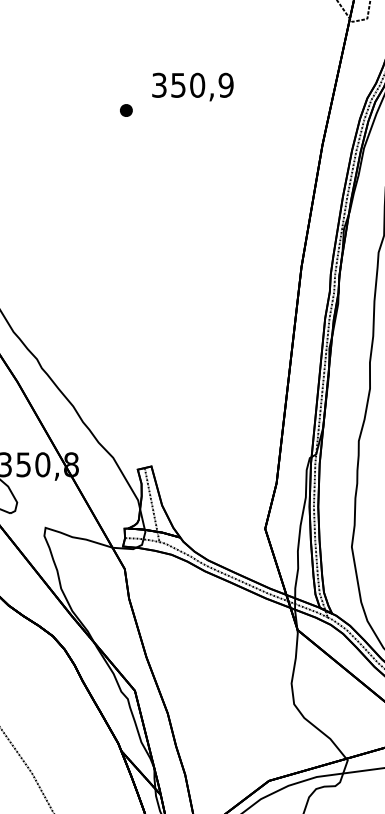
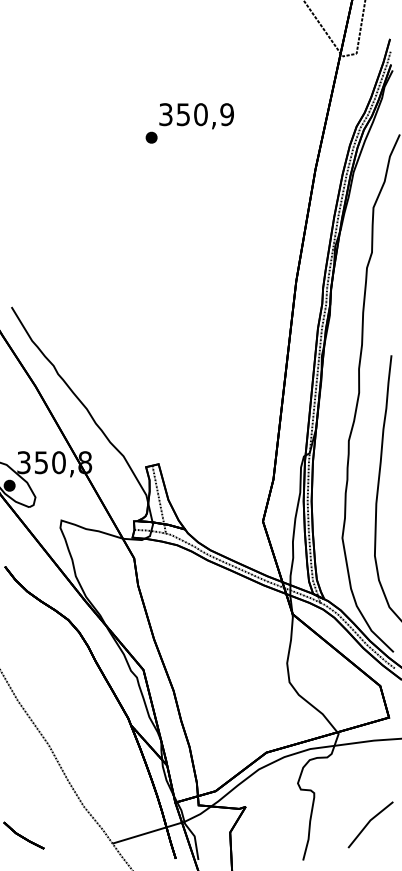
part: (126, 110) -> (151, 137), moved

